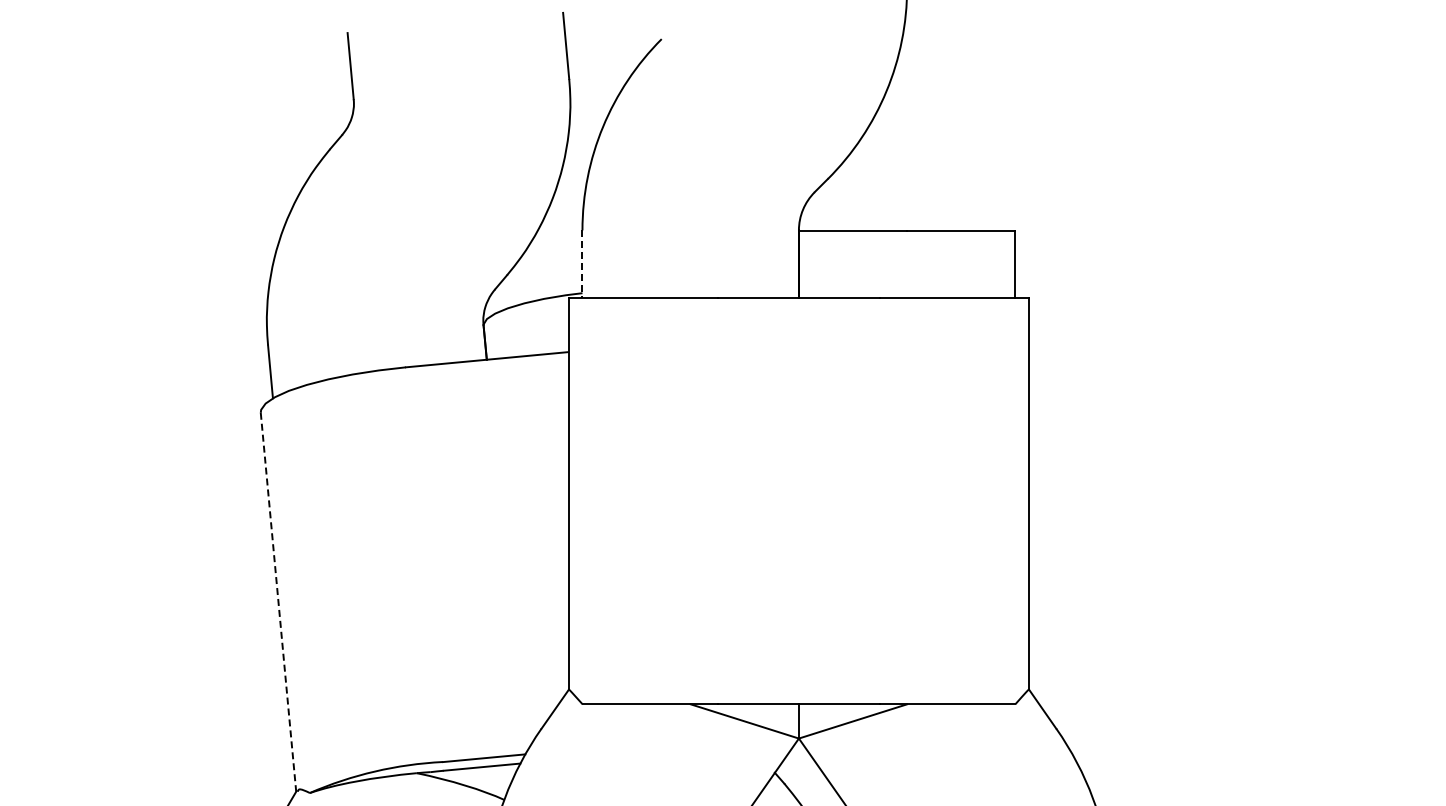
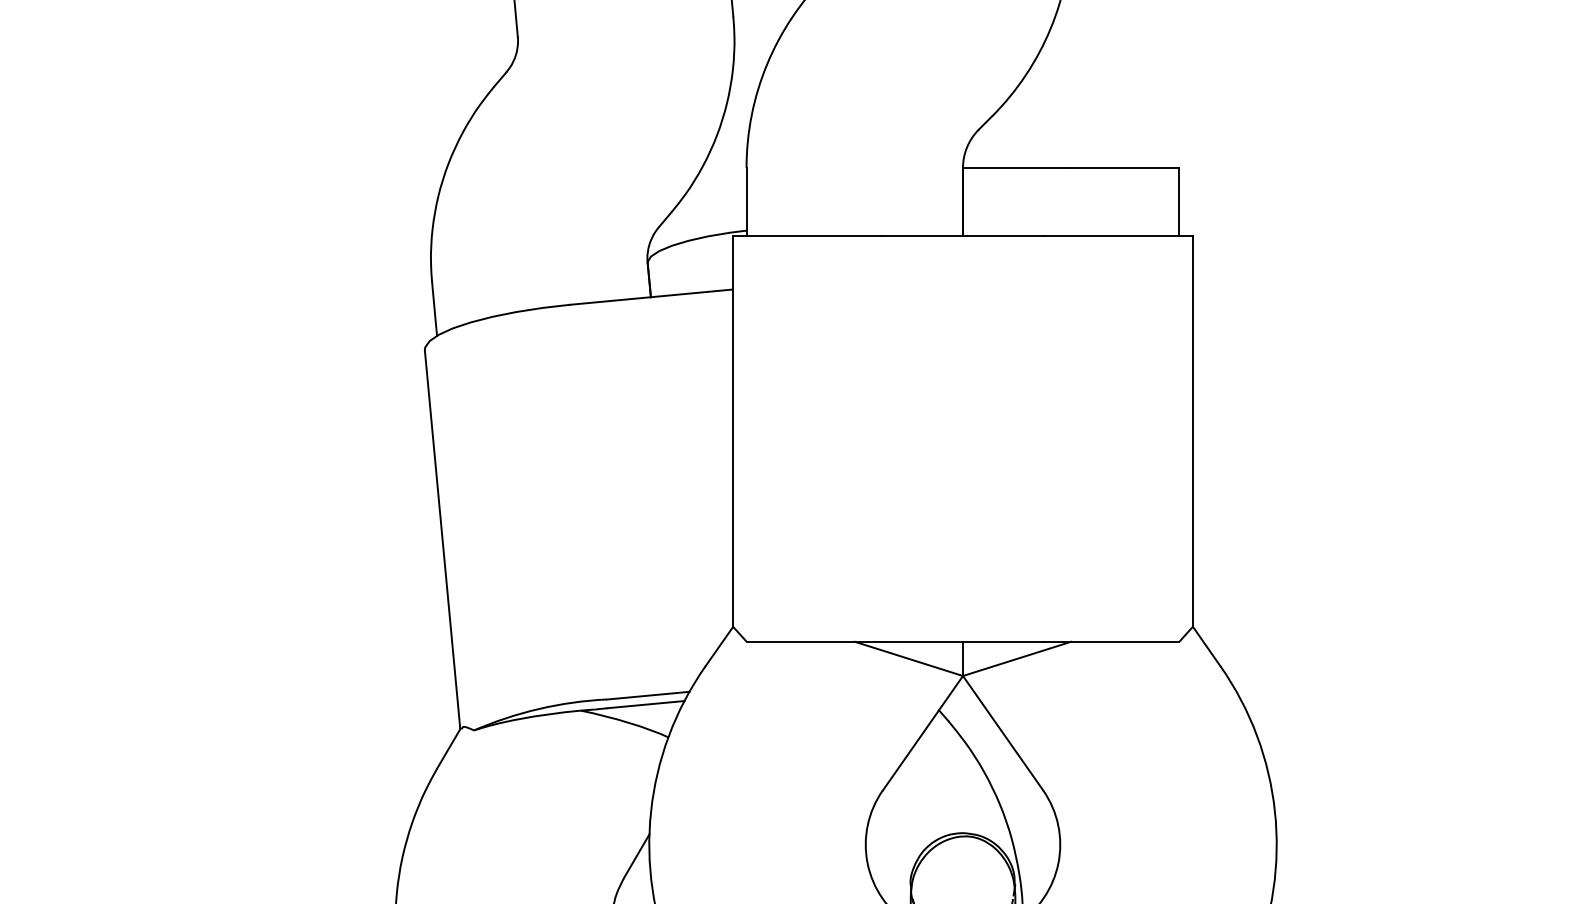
line: (582, 265) -> (746, 202), dashed -> solid
line: (278, 603) -> (442, 540), dashed -> solid

